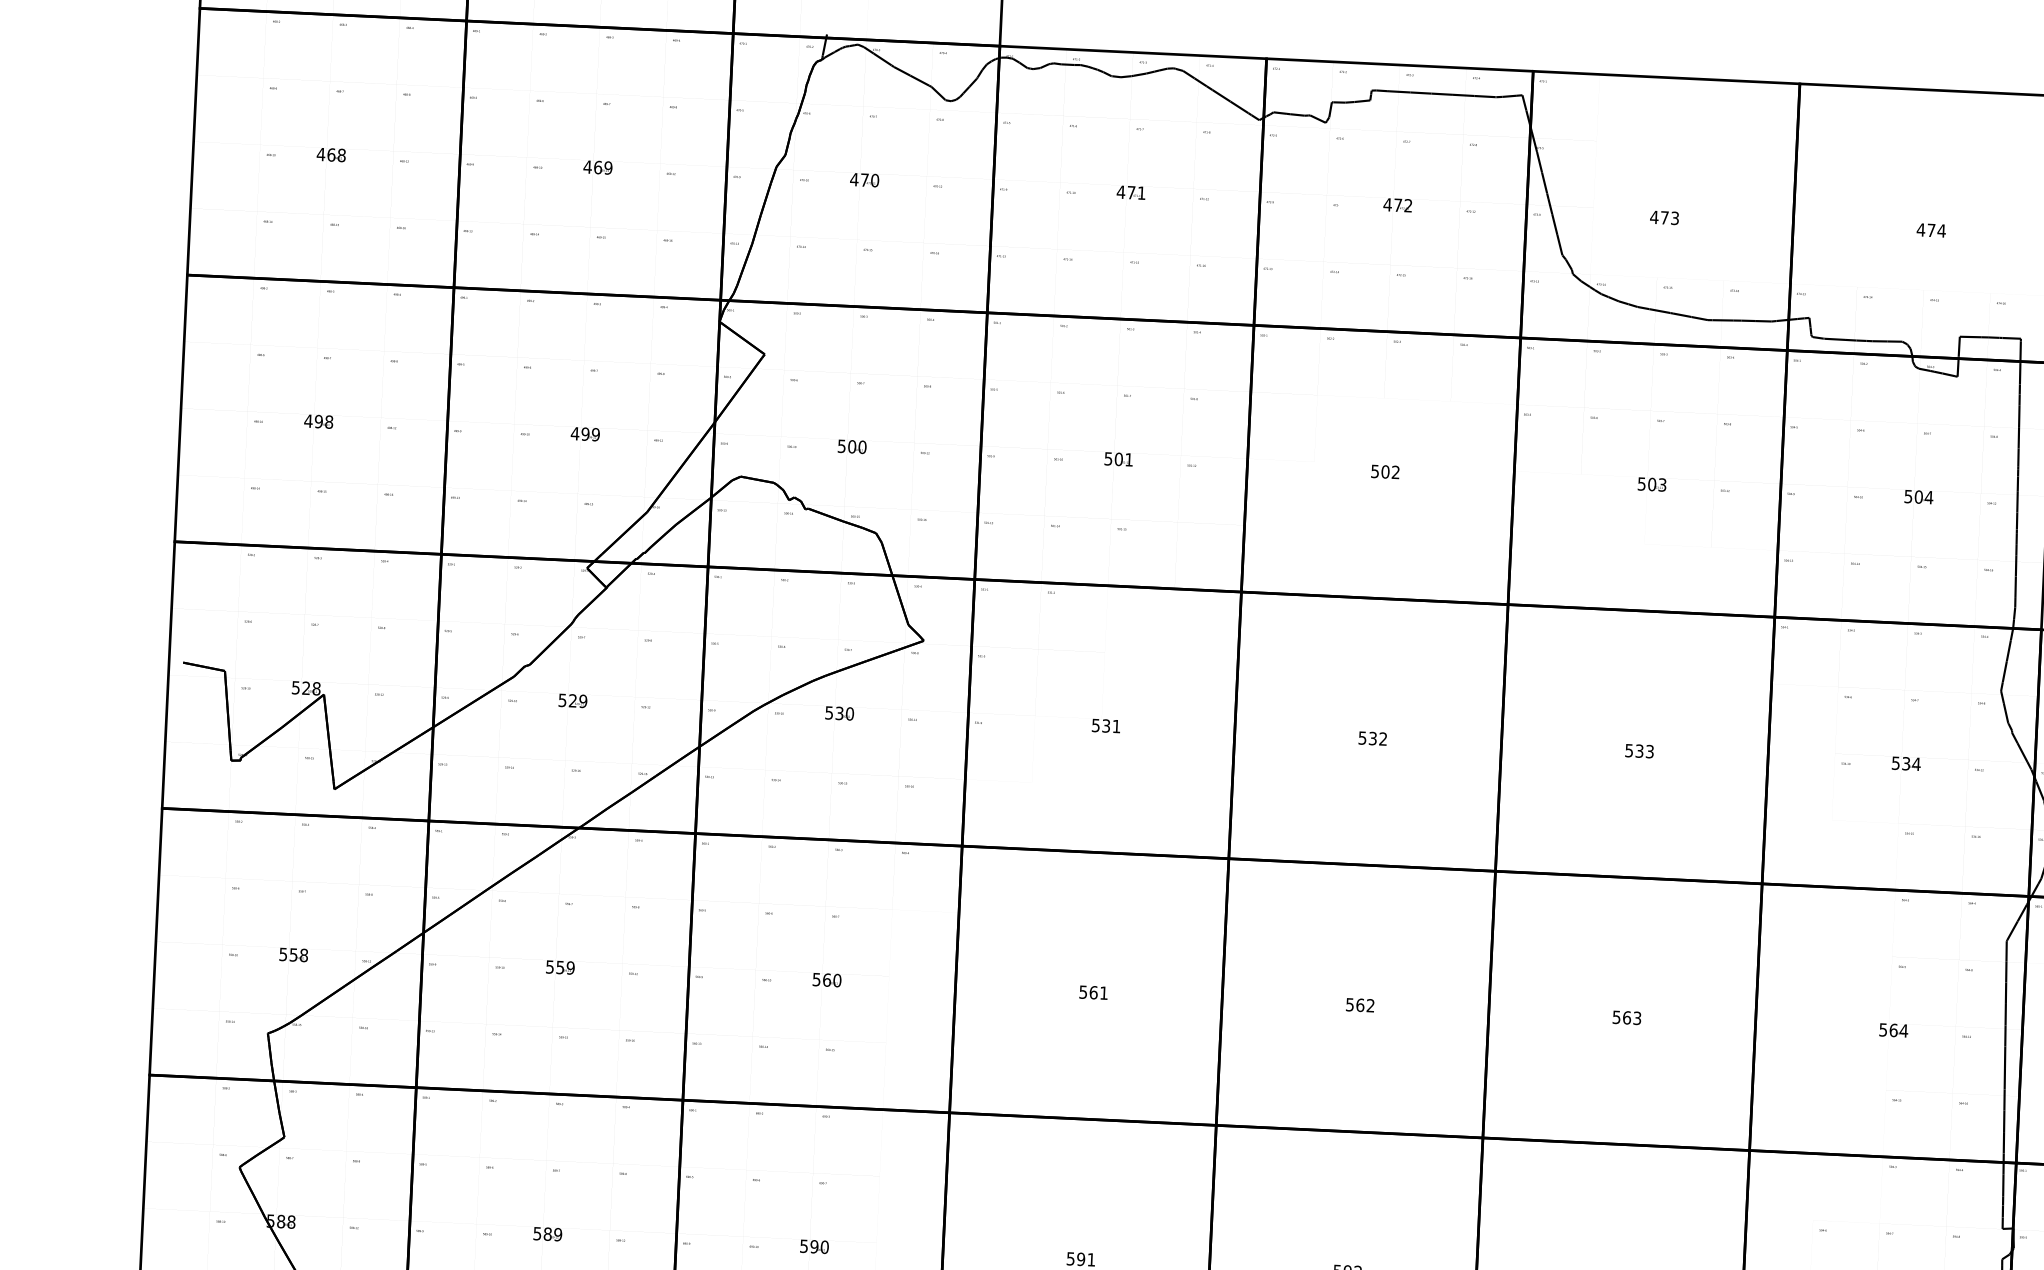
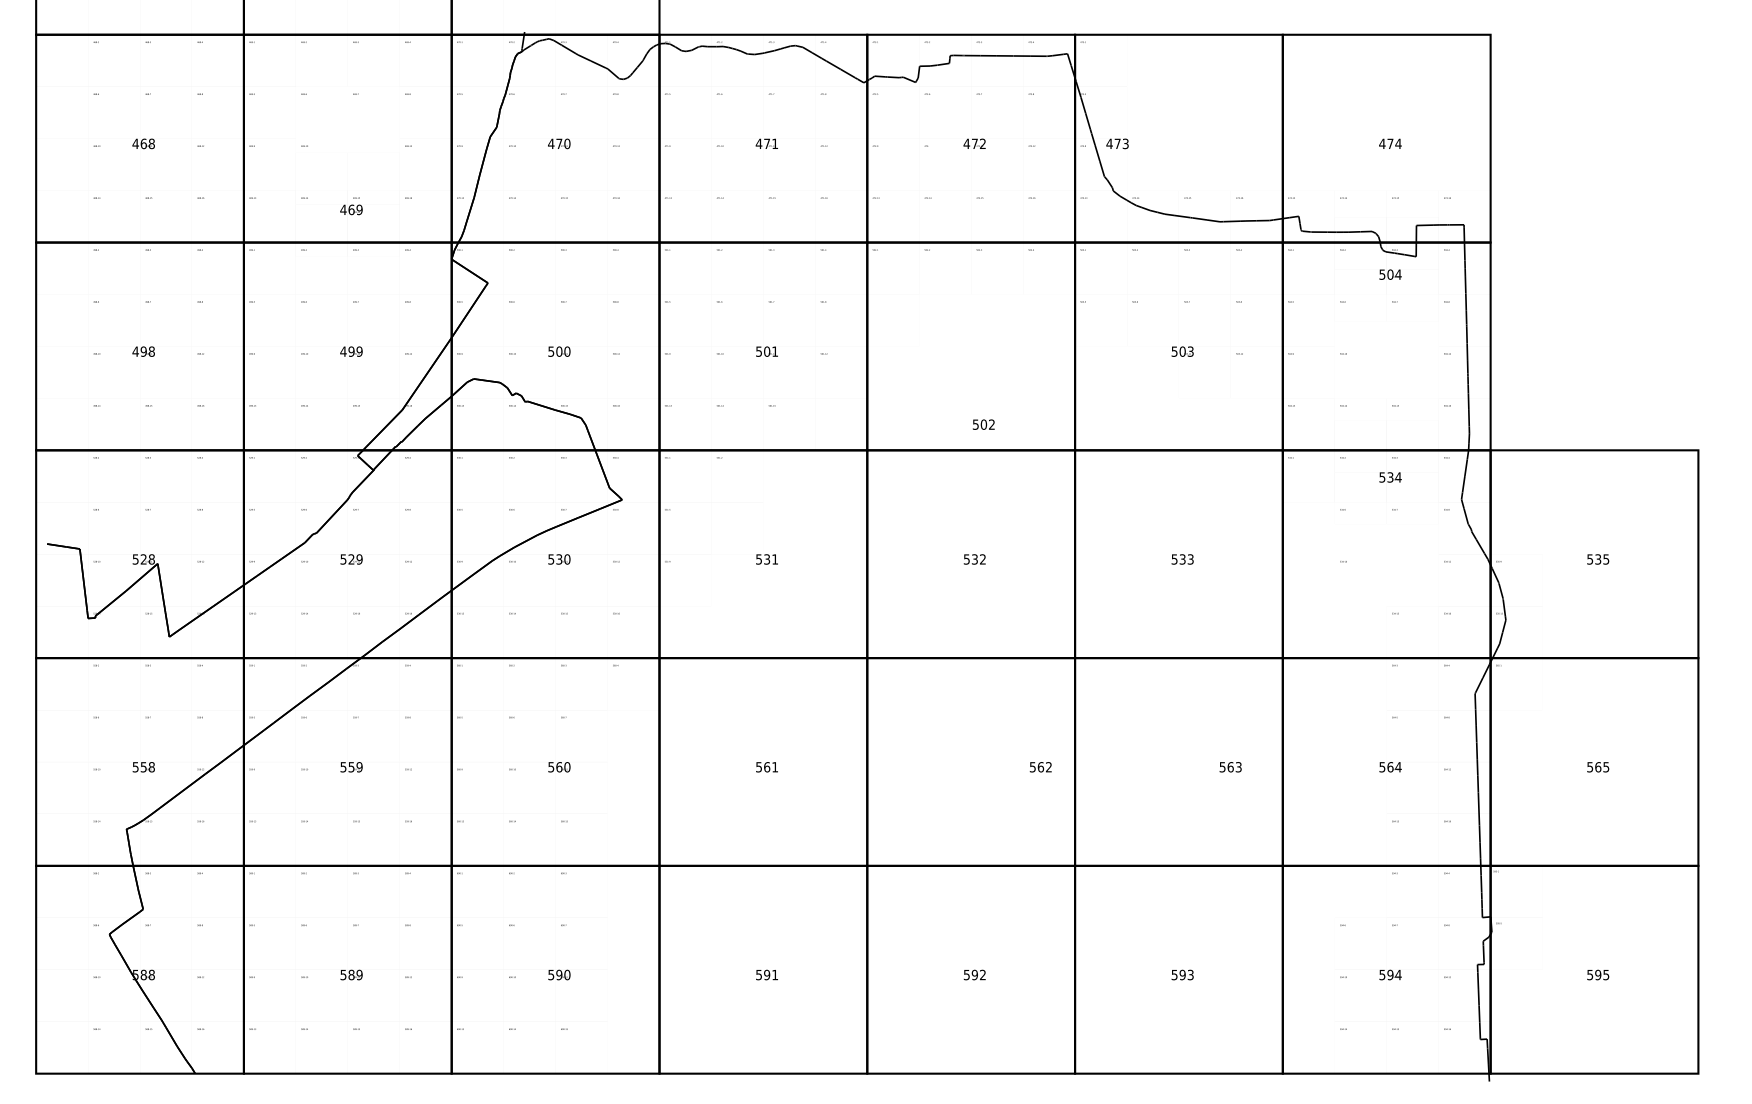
text: (598, 167) -> (351, 209), moved
text: (1664, 217) -> (1117, 143), moved
text: (1385, 471) -> (983, 424), moved
text: (1918, 496) -> (1390, 274), moved
text: (1906, 763) -> (1390, 477), moved
text: (1359, 1005) -> (1040, 767), moved
text: (1626, 1018) -> (1230, 767), moved

